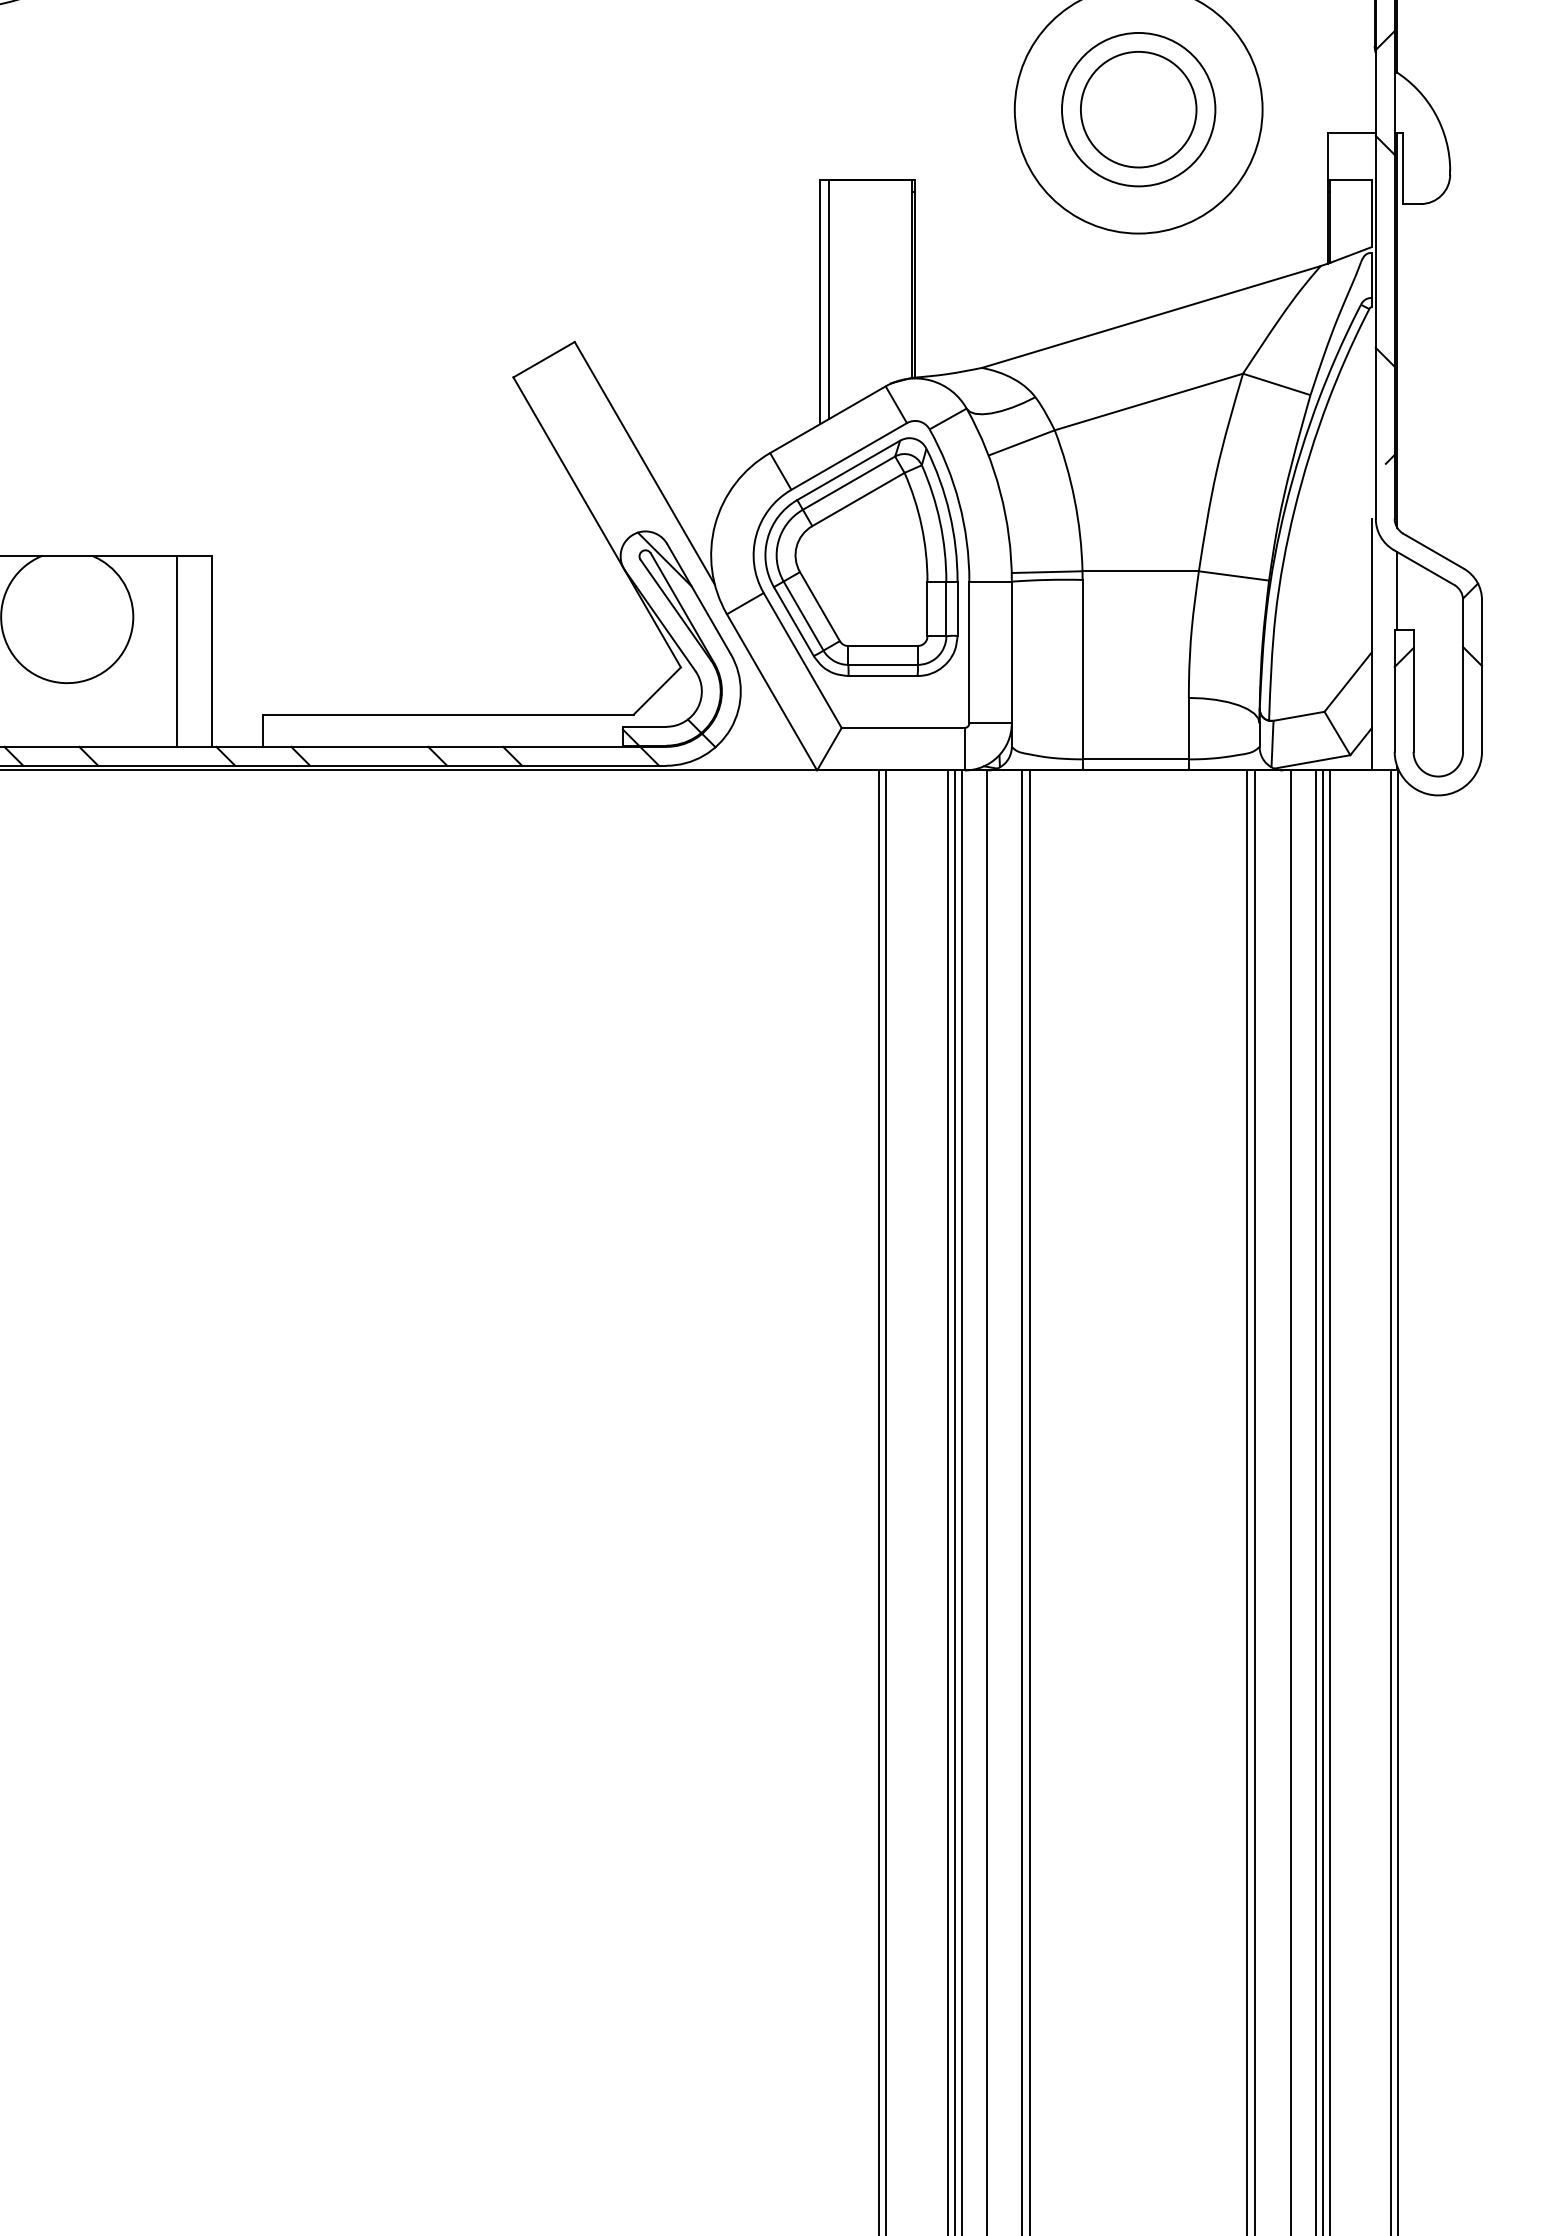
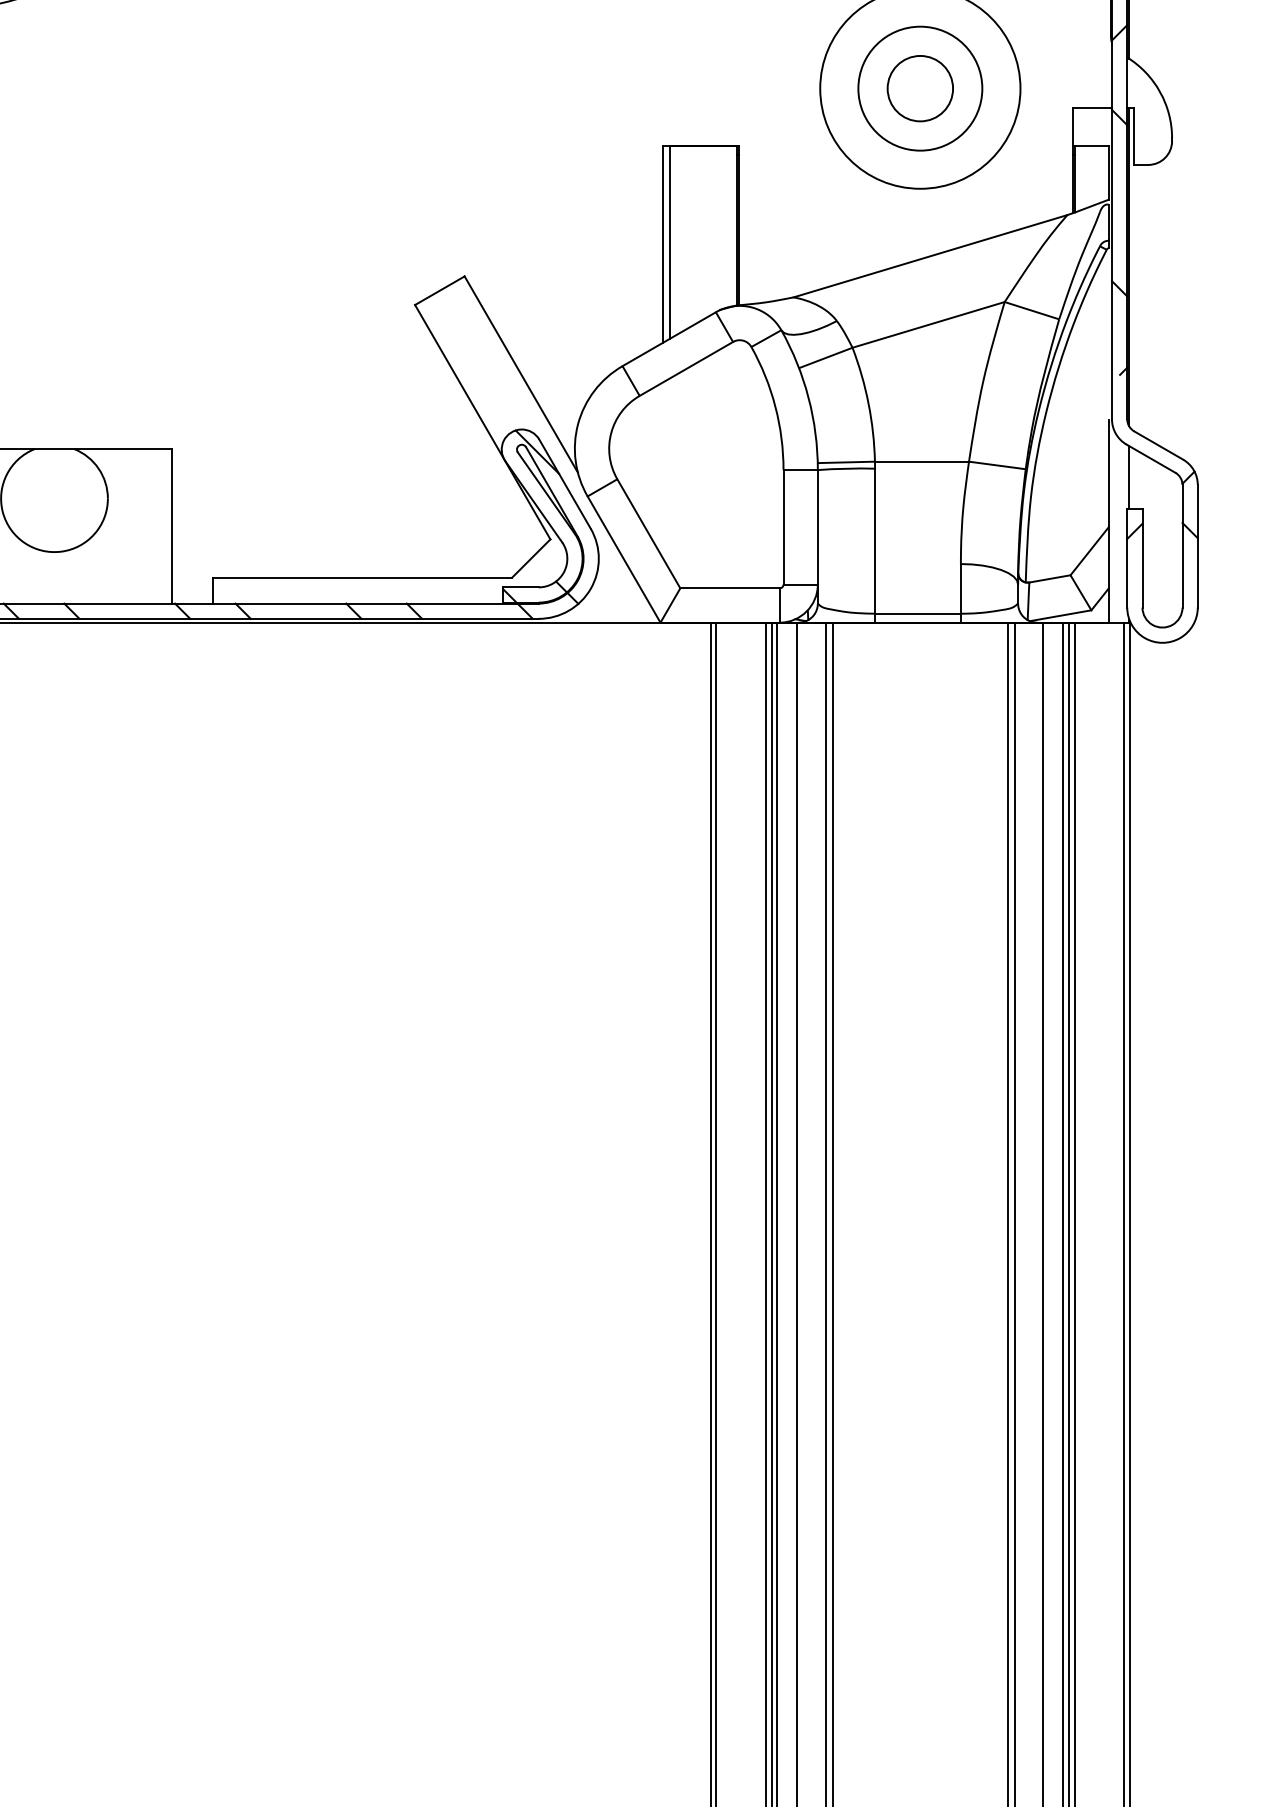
circle: (1138, 109) -> (920, 88), size x0.7
part: (861, 556) -> (696, 449), removed
line: (177, 650) -> (143, 525), removed

